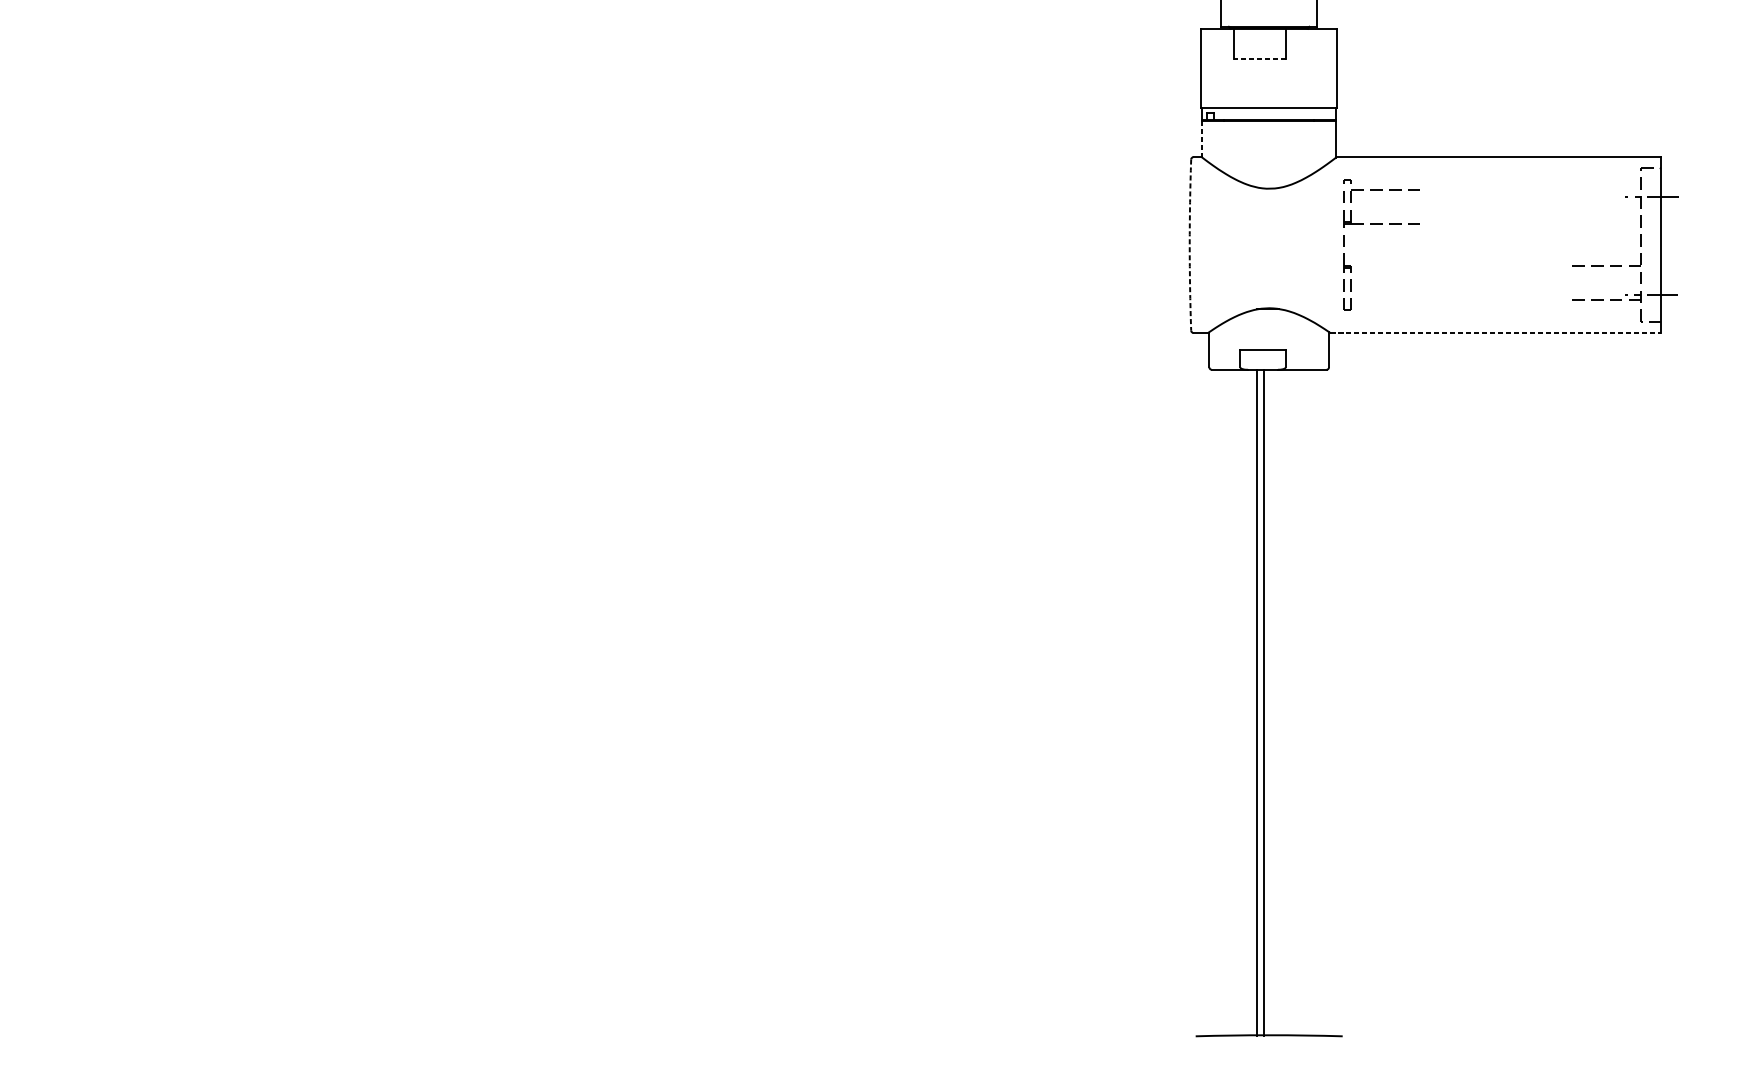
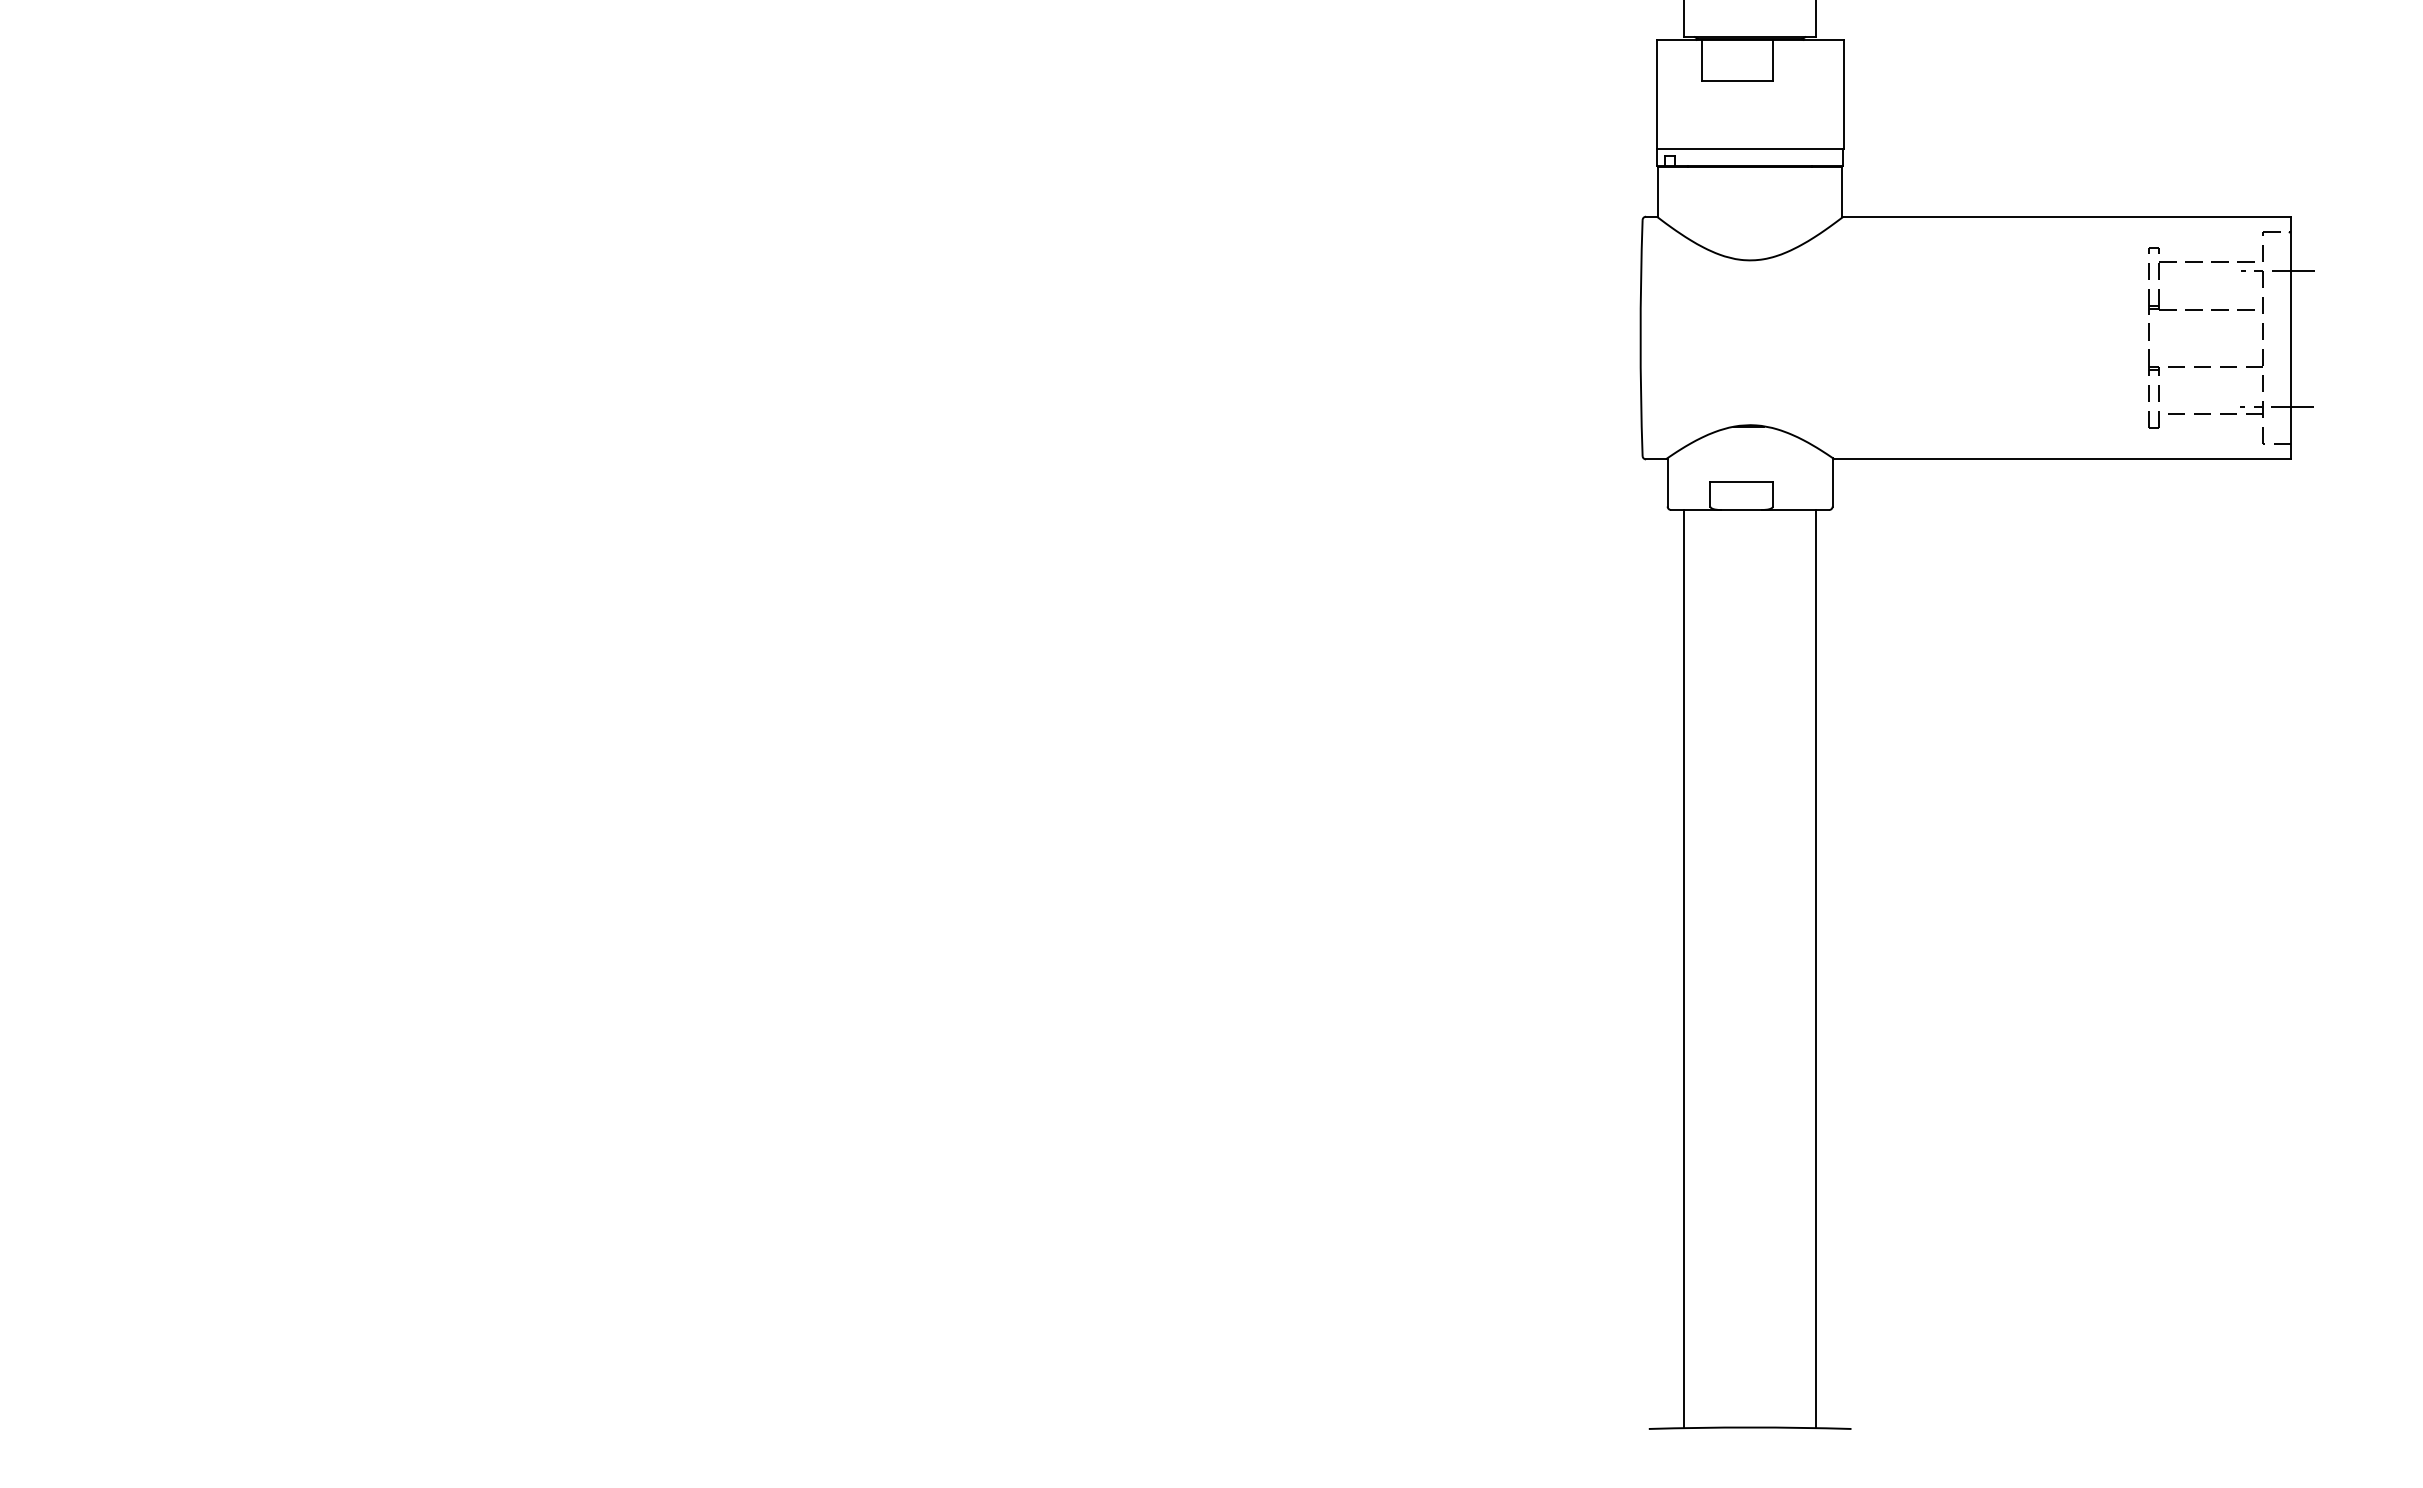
line: (1260, 58) -> (1737, 81), dashed -> solid
line: (1201, 138) -> (1657, 191), dashed -> solid
part: (1381, 225) -> (2201, 310), moved
arc: (1189, 245) -> (1640, 338), dashed -> solid
line: (1496, 333) -> (2063, 459), dashed -> solid
line: (1257, 703) -> (1684, 969), moved
line: (1264, 703) -> (1816, 969), moved

